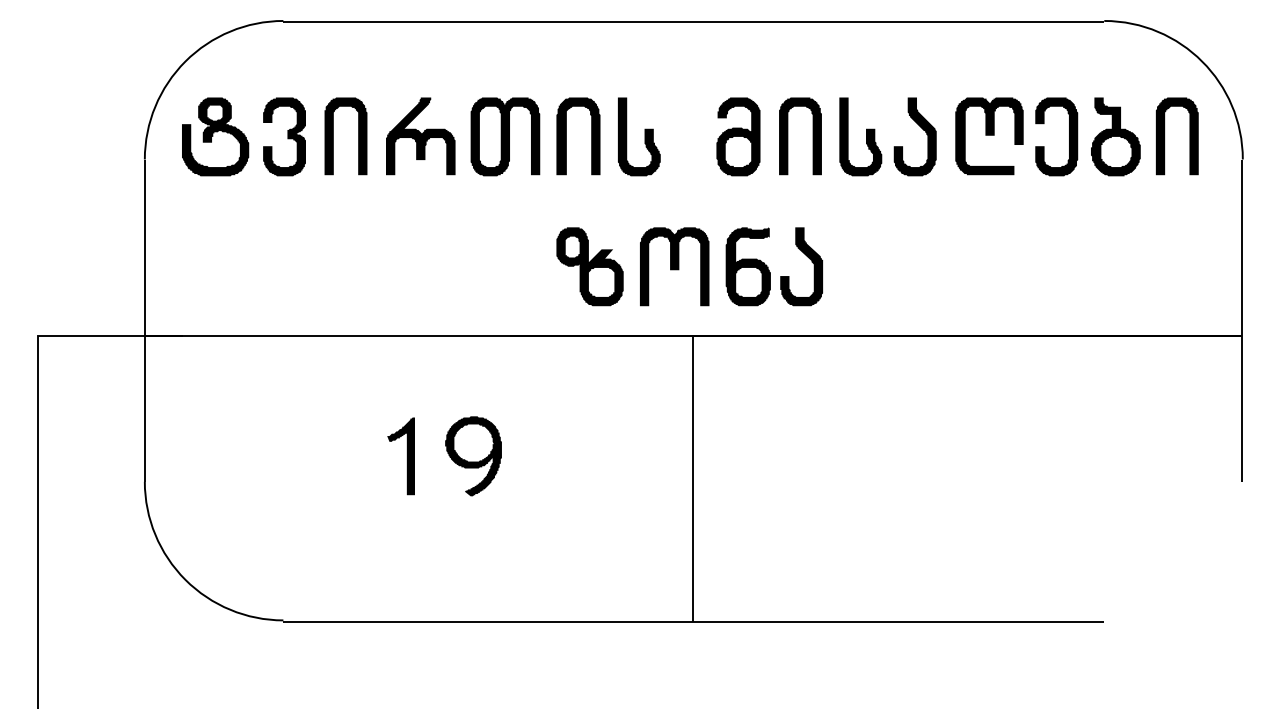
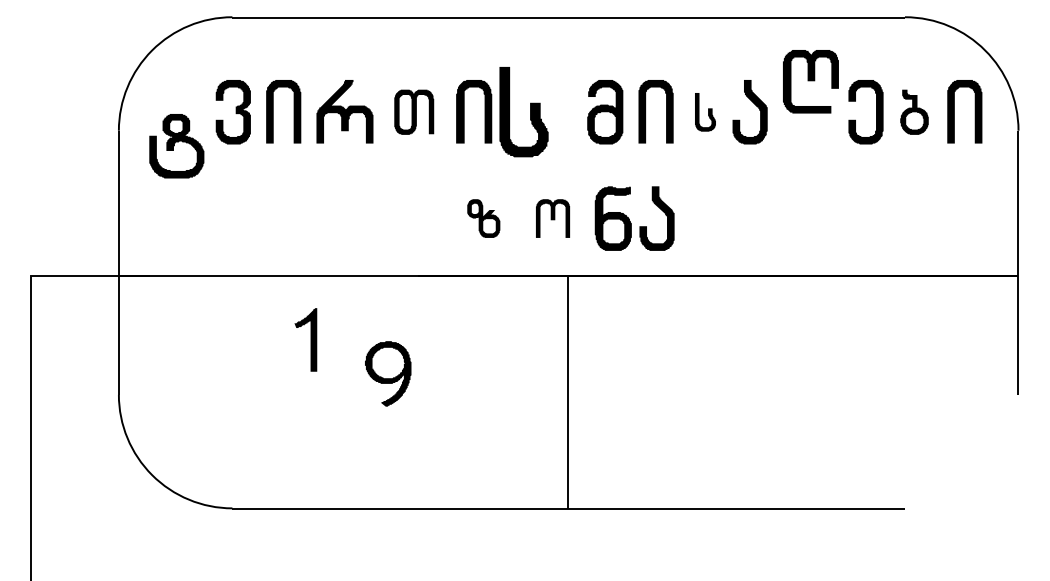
part: (988, 136) -> (810, 81), moved
part: (215, 137) -> (176, 146), moved
part: (504, 137) -> (413, 112), size x0.7
part: (638, 137) -> (523, 112), size x1.4
part: (860, 137) -> (705, 112), size x0.6
part: (1115, 137) -> (914, 112), size x0.7
part: (589, 266) -> (483, 218), size x0.6
part: (674, 266) -> (552, 218), size x0.6
part: (400, 455) -> (305, 339), moved

